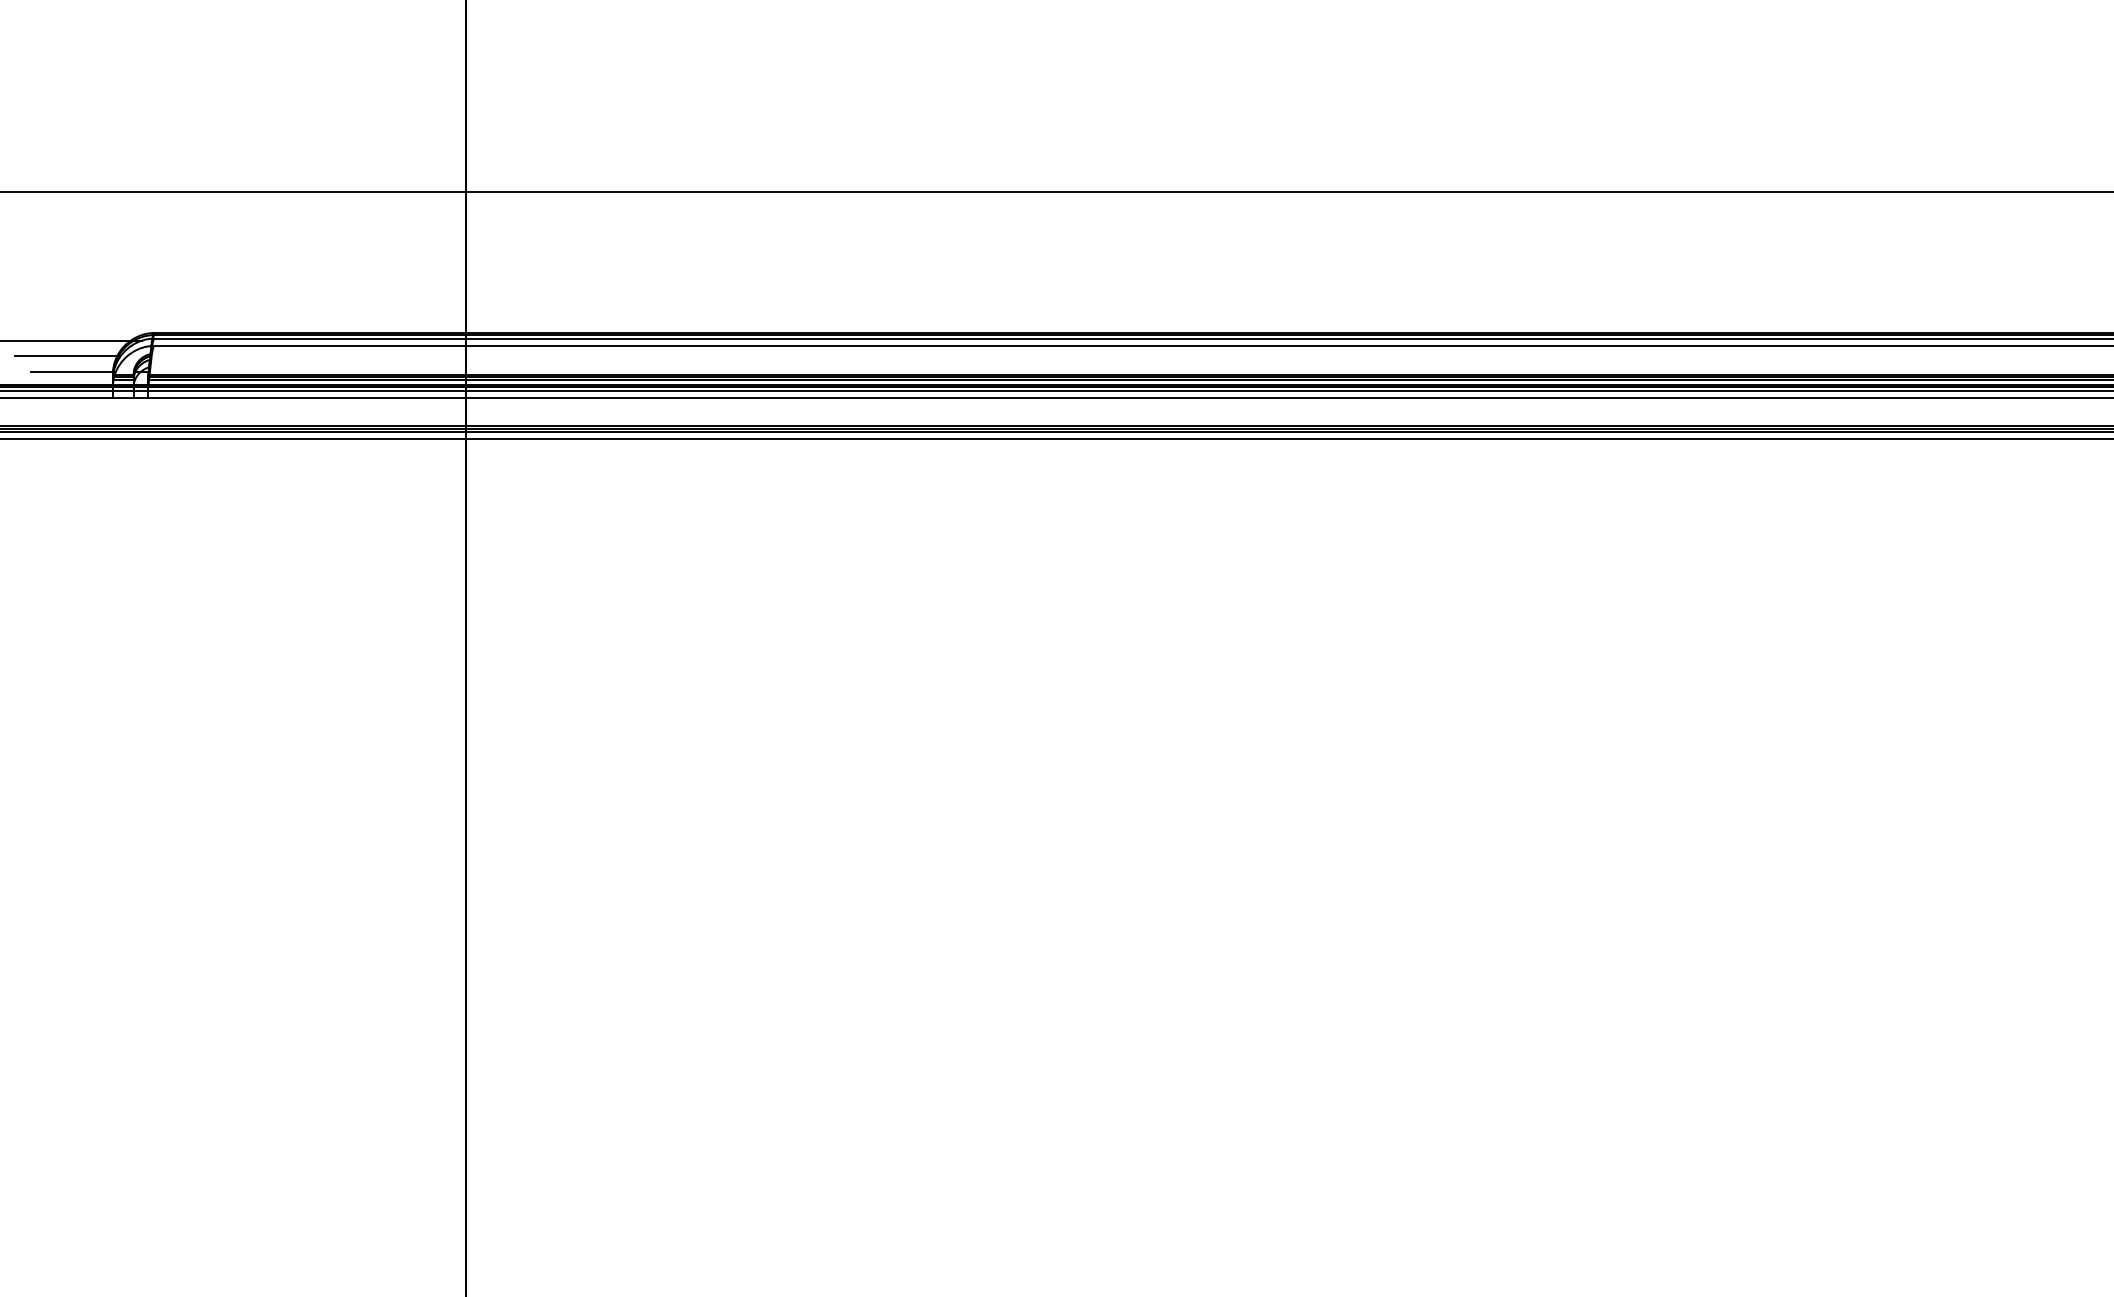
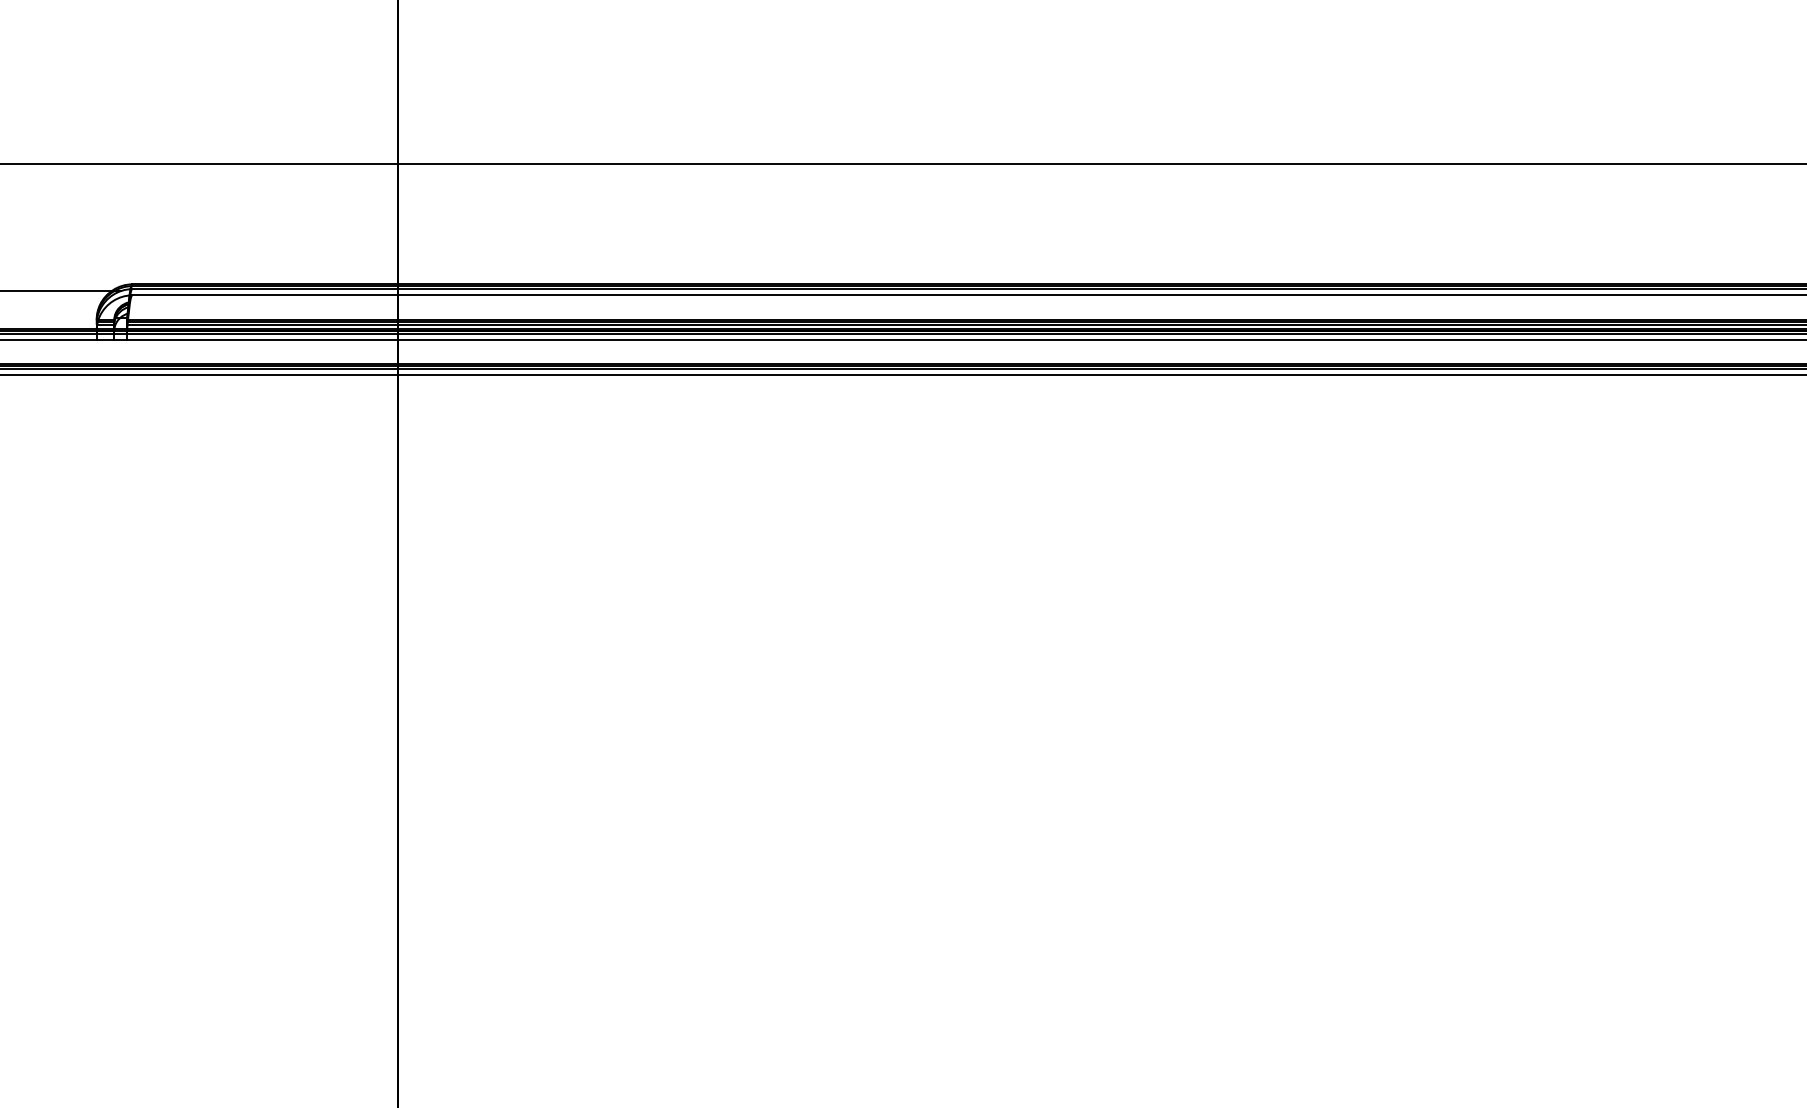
line: (67, 356) -> (57, 304), removed
line: (71, 371) -> (61, 317), removed

